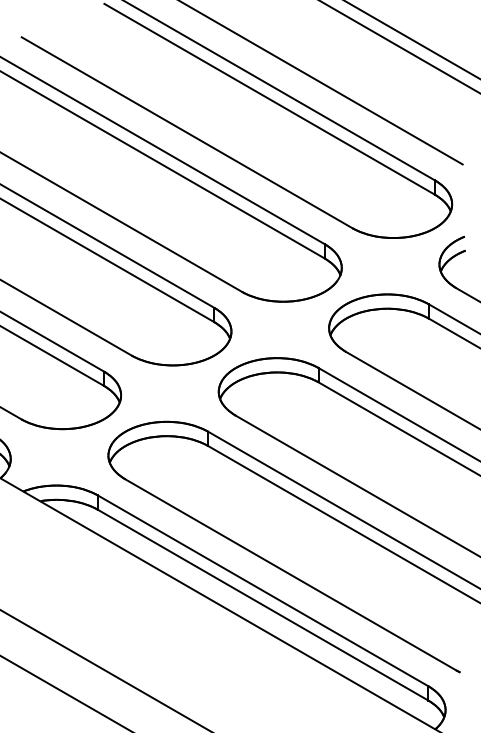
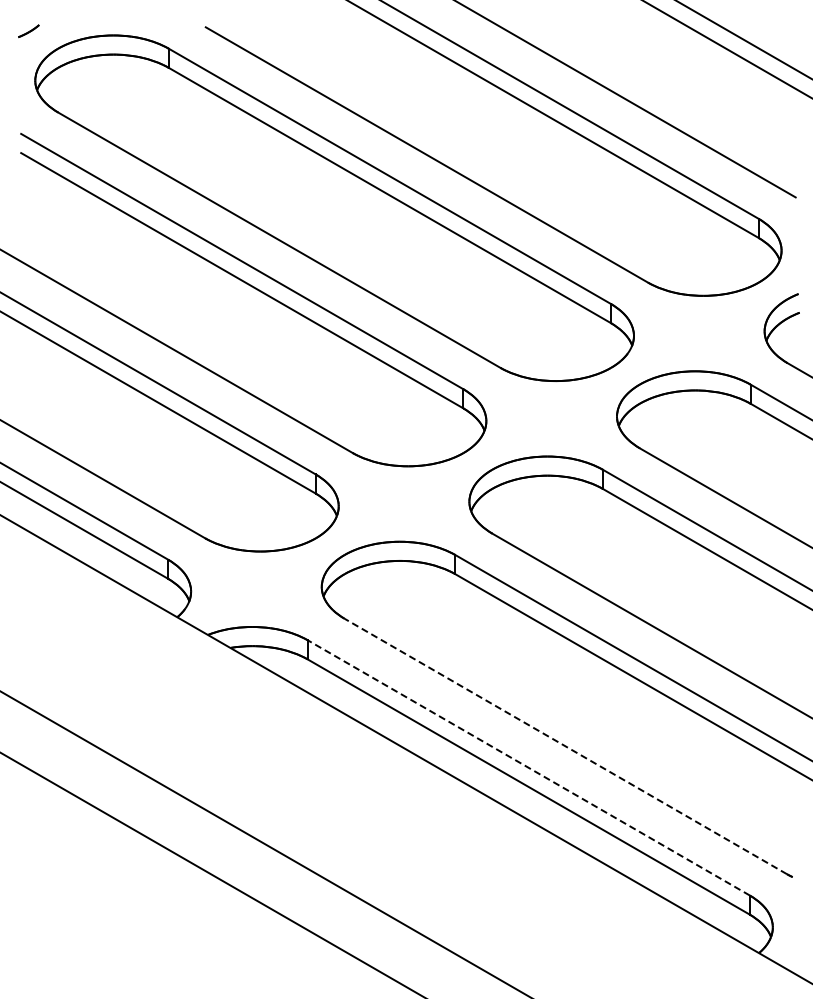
line: (290, 574) -> (565, 746), solid -> dashed
line: (262, 590) -> (528, 767), solid -> dashed

